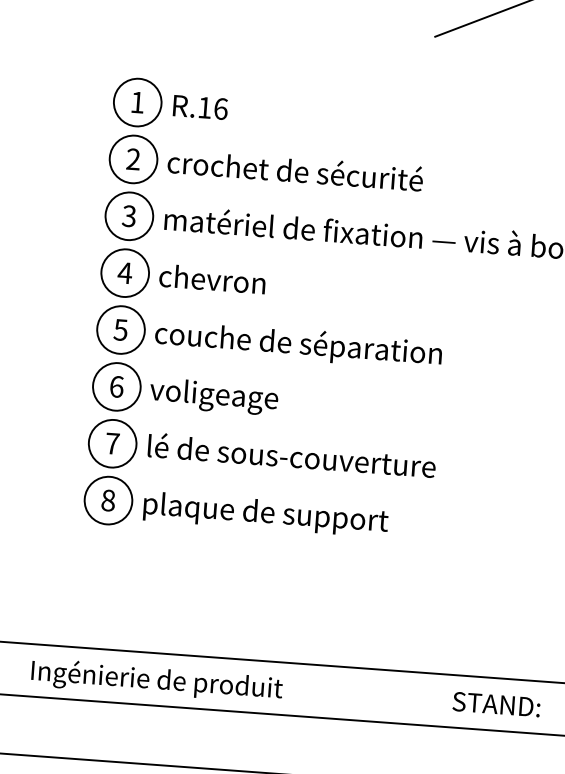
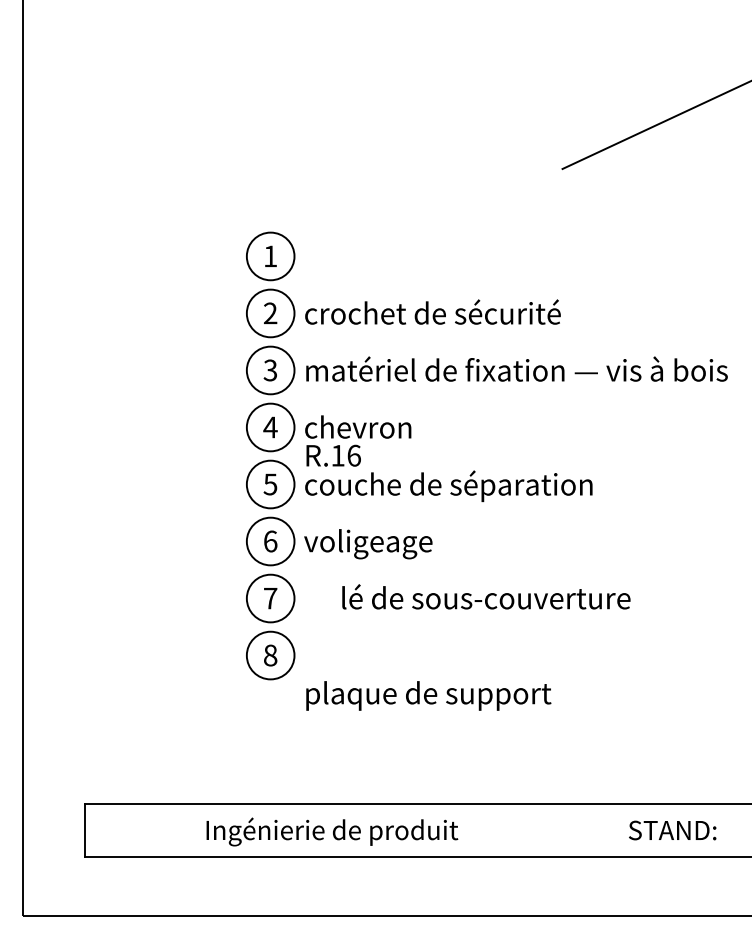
text: (200, 107) -> (333, 455), moved
text: (292, 454) -> (486, 596), moved
text: (265, 514) -> (428, 695), moved

